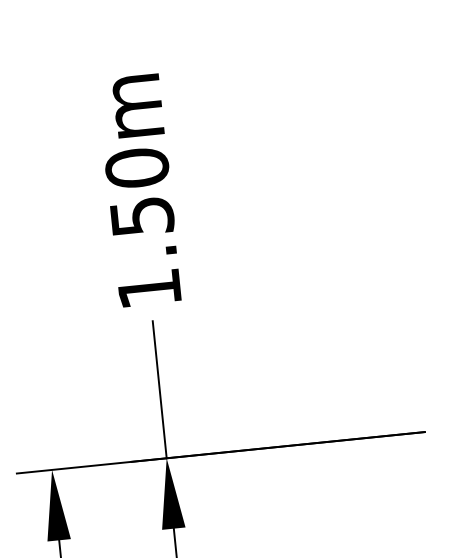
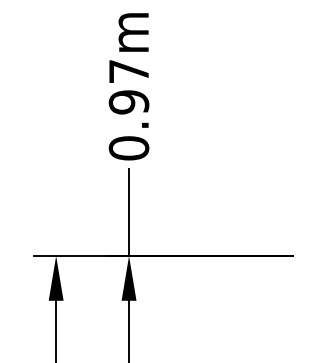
text: (142, 227) -> (128, 109), 1.50m -> 0.97m

